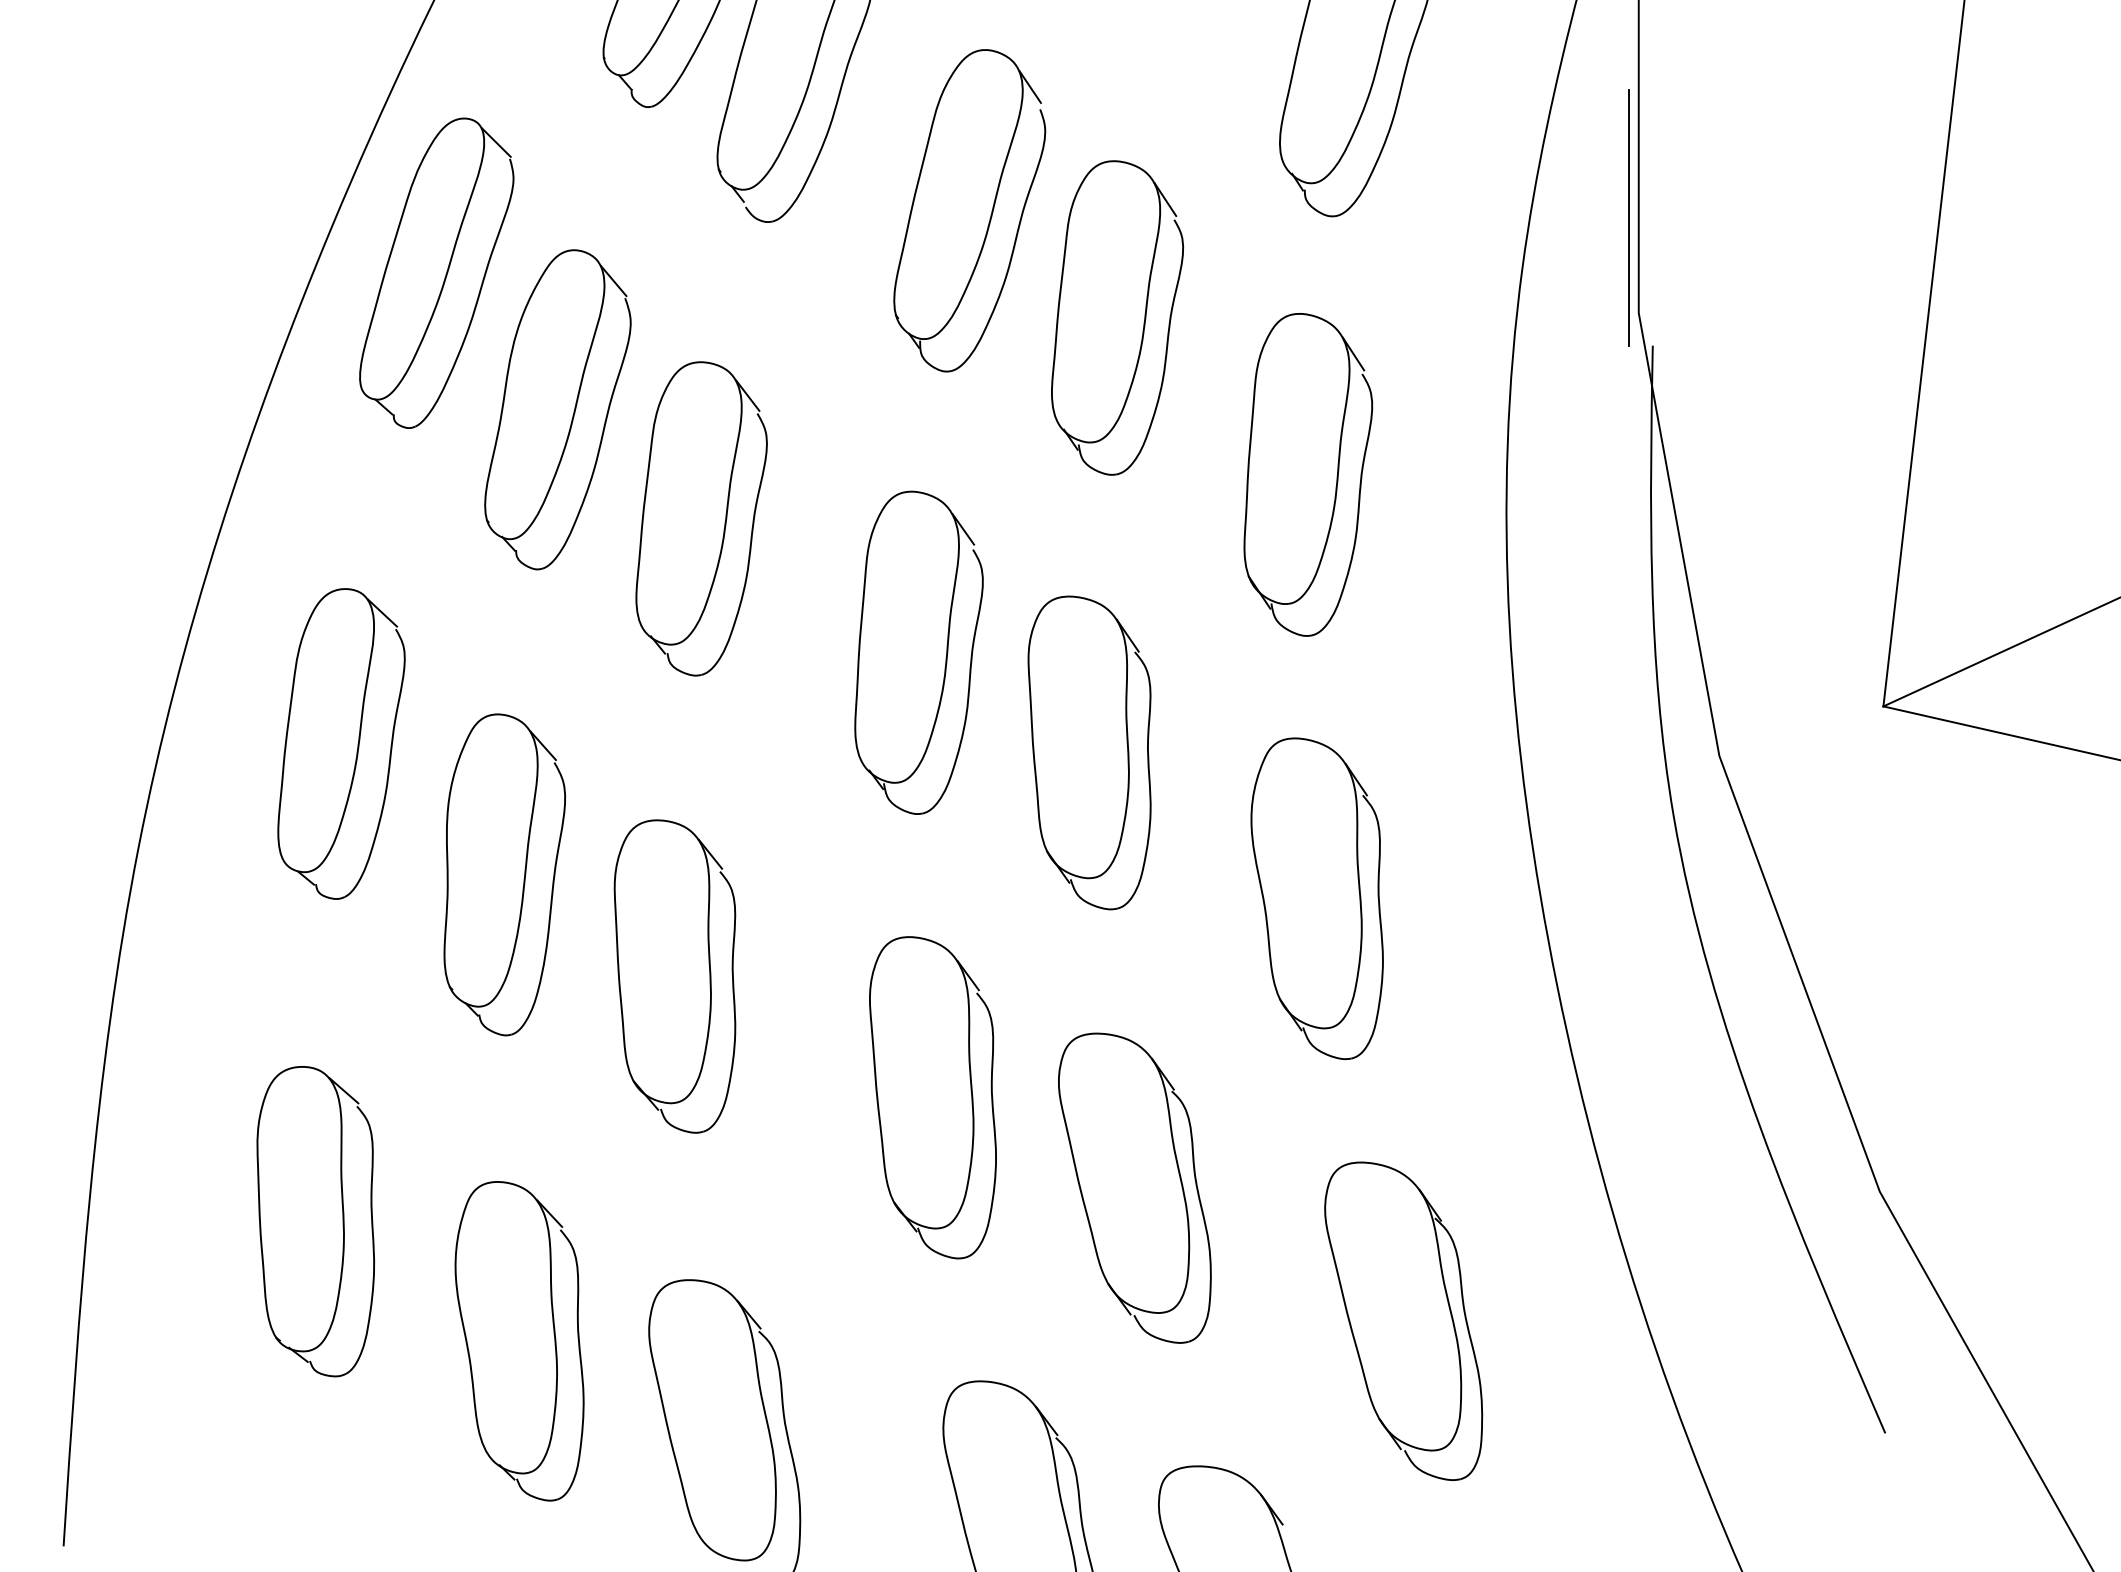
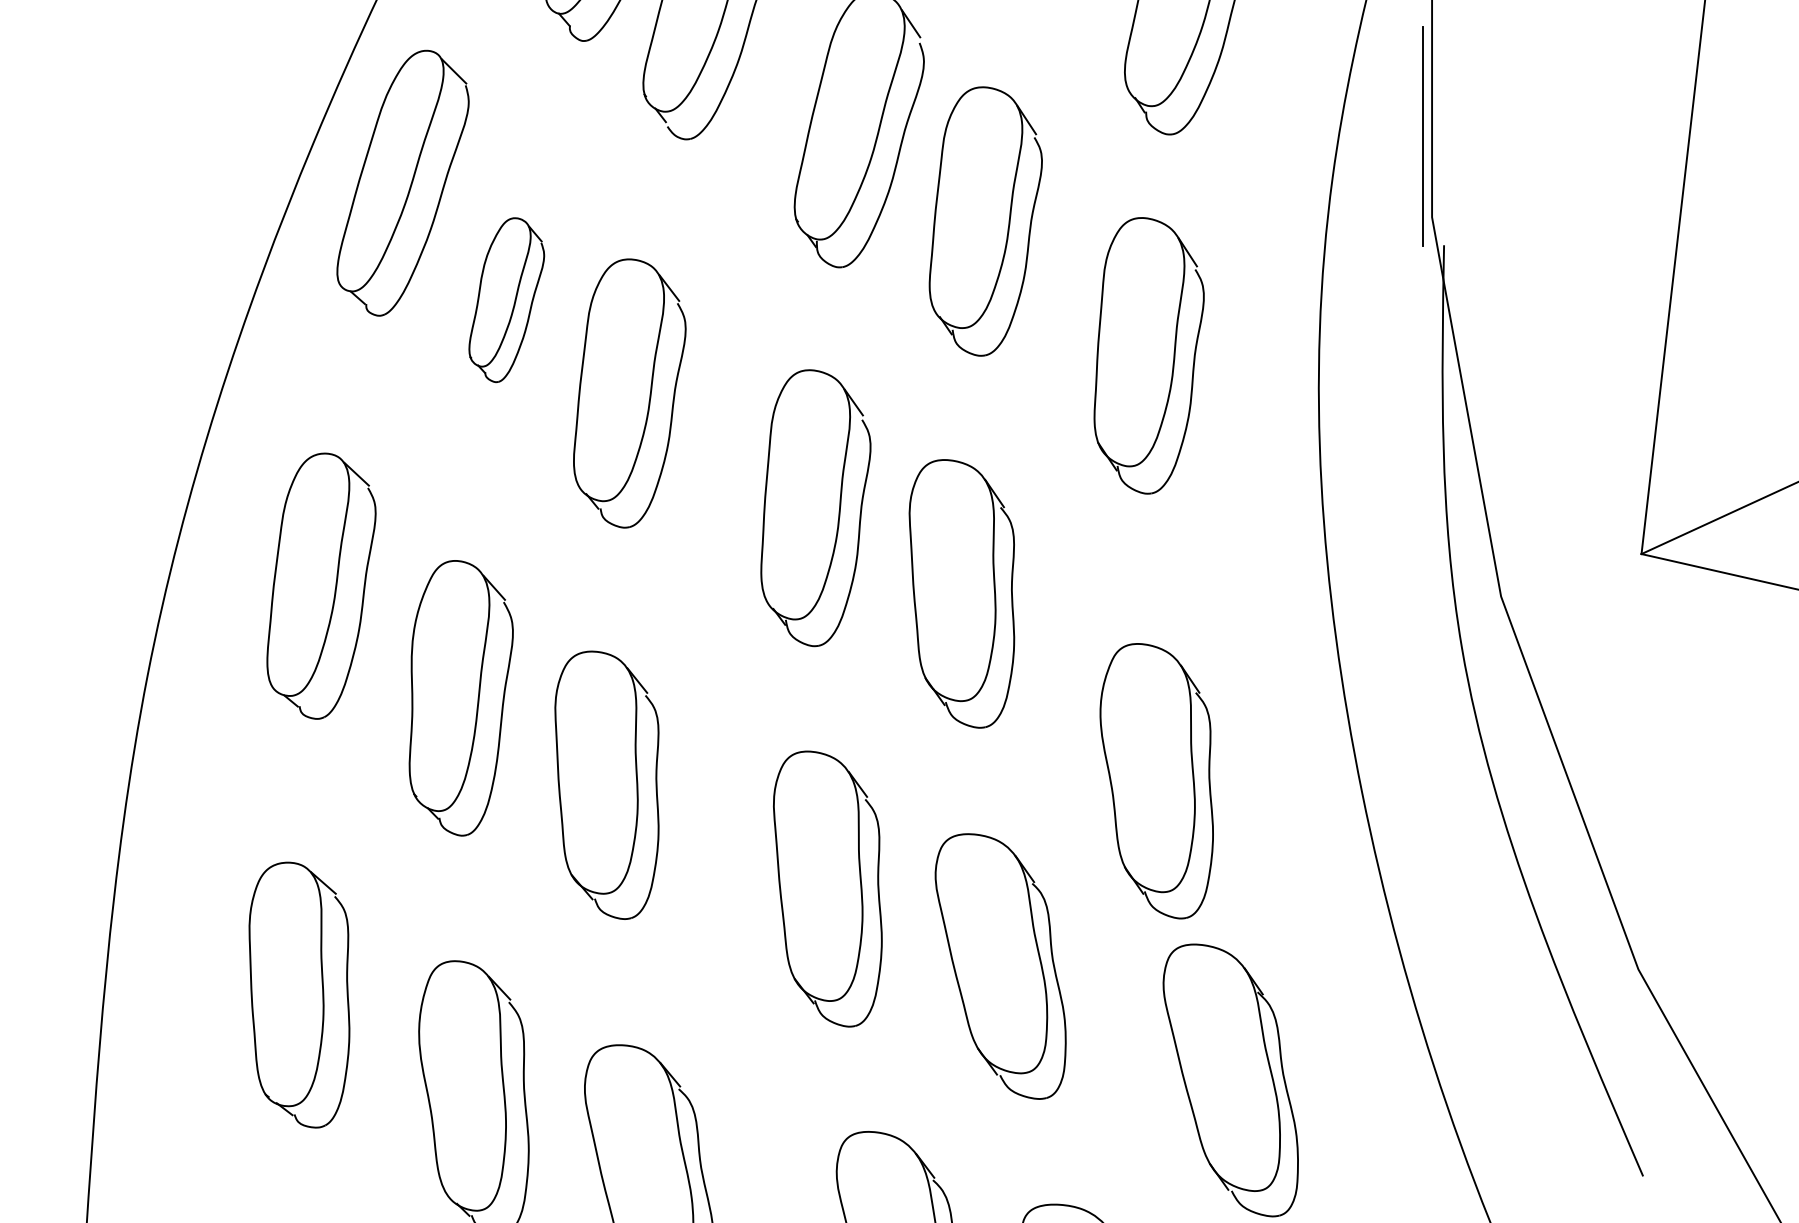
part: (557, 409) -> (506, 299), size x0.6
part: (1316, 898) -> (1156, 780), moved

